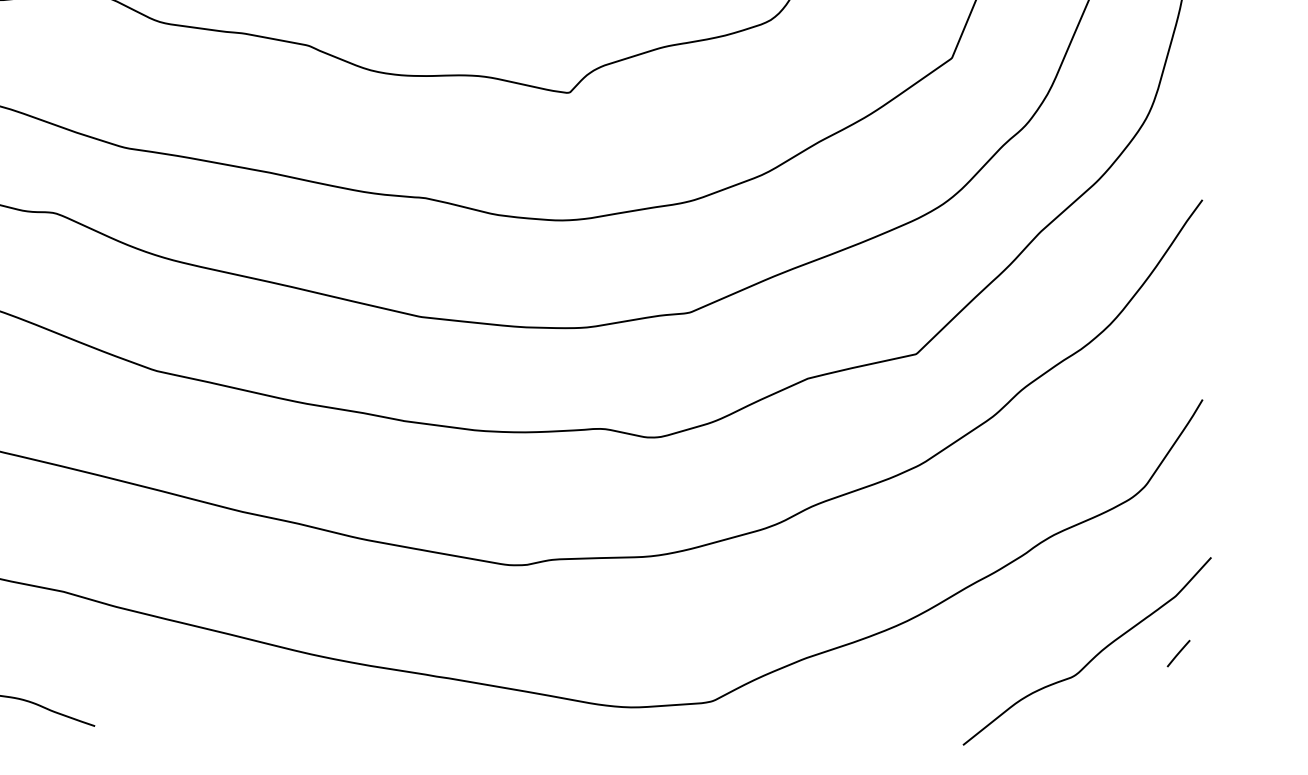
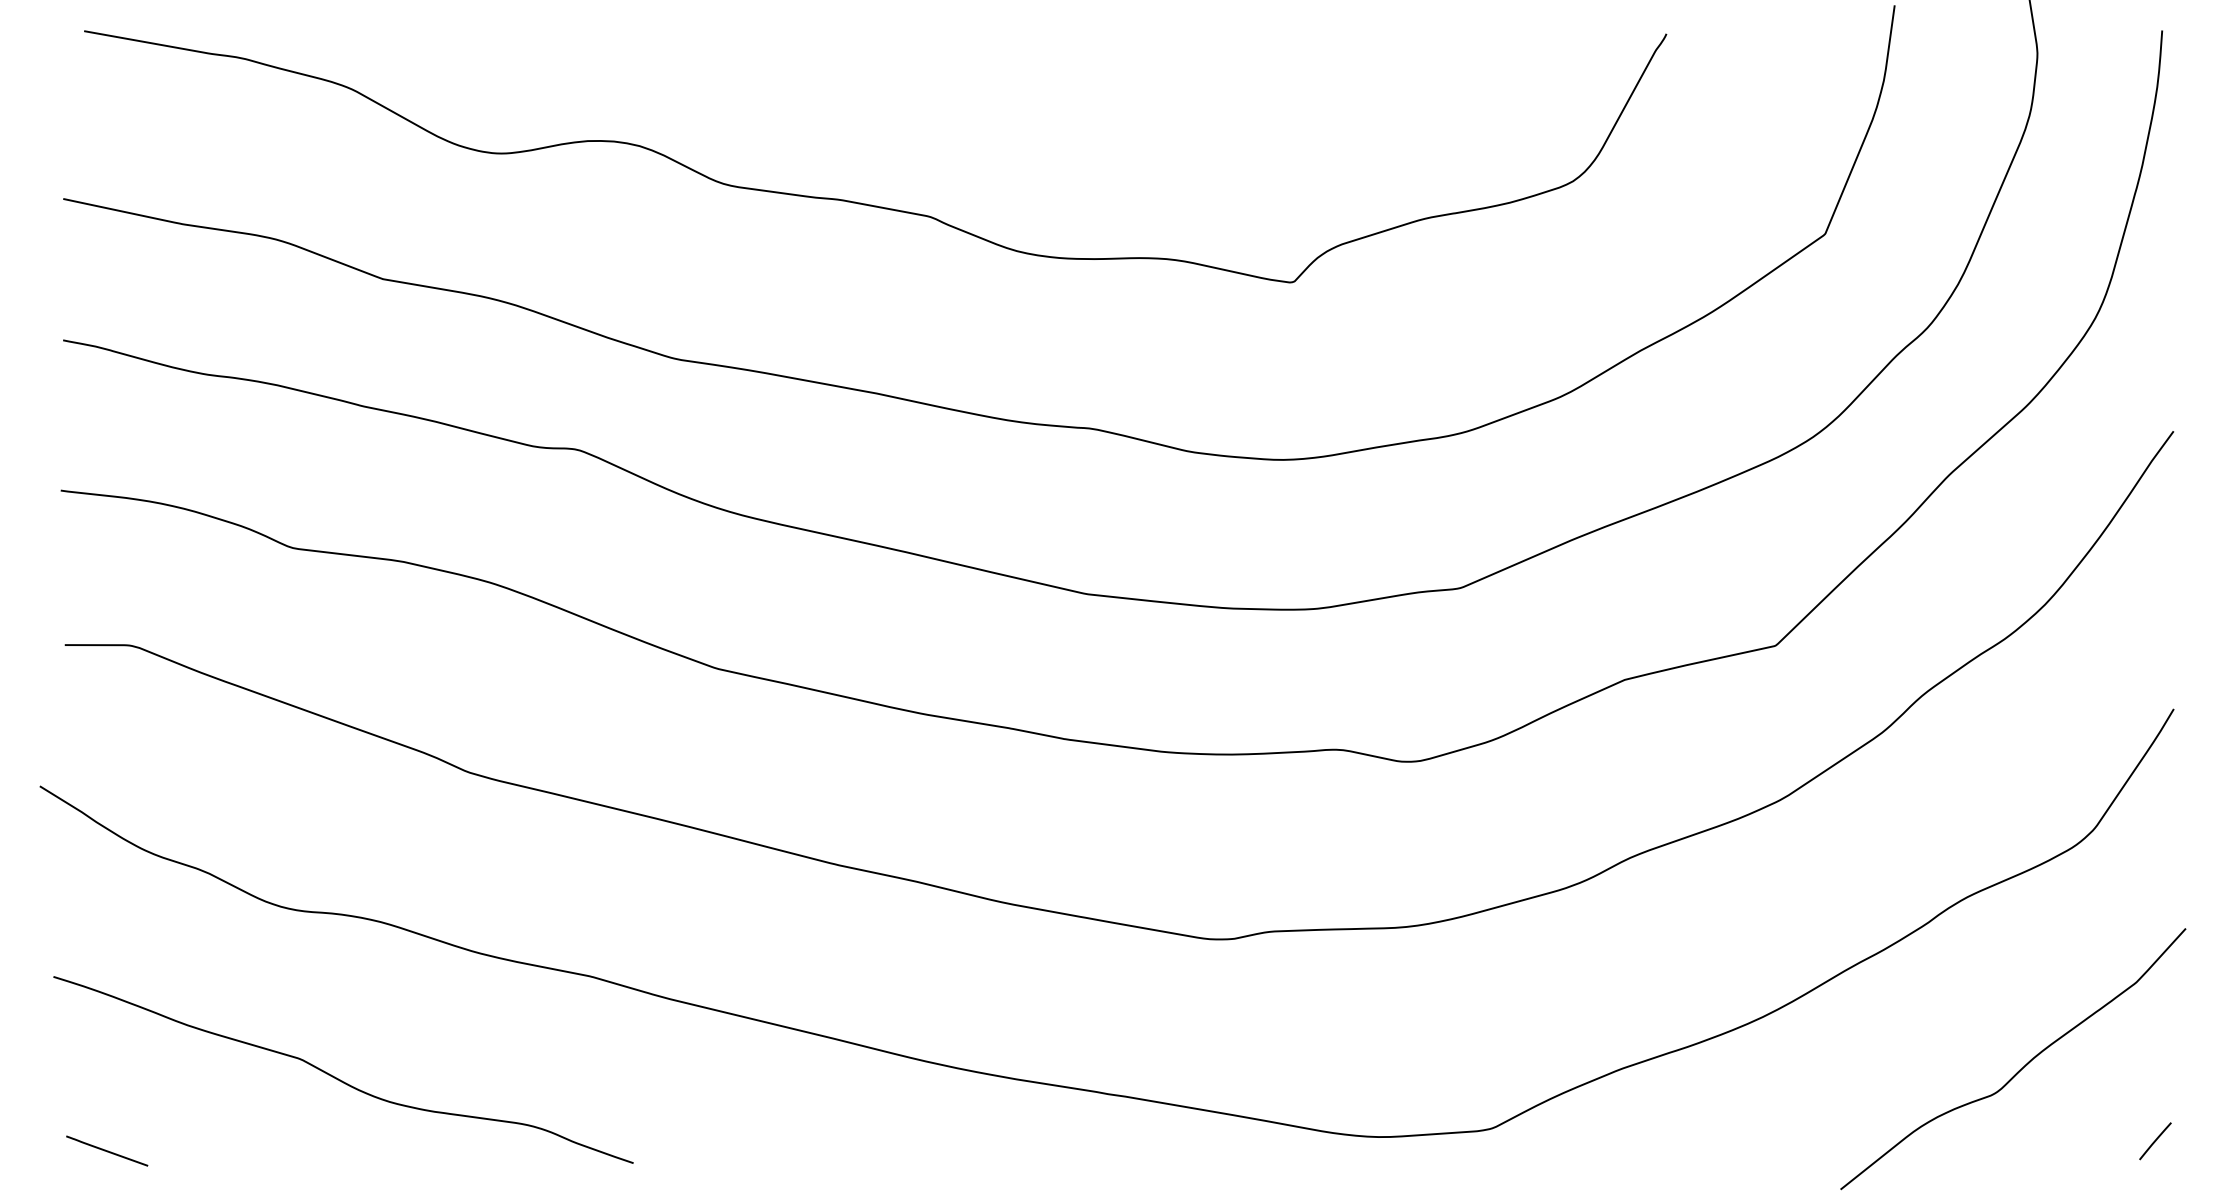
line: (1178, 653) -> (2155, 1141), moved

